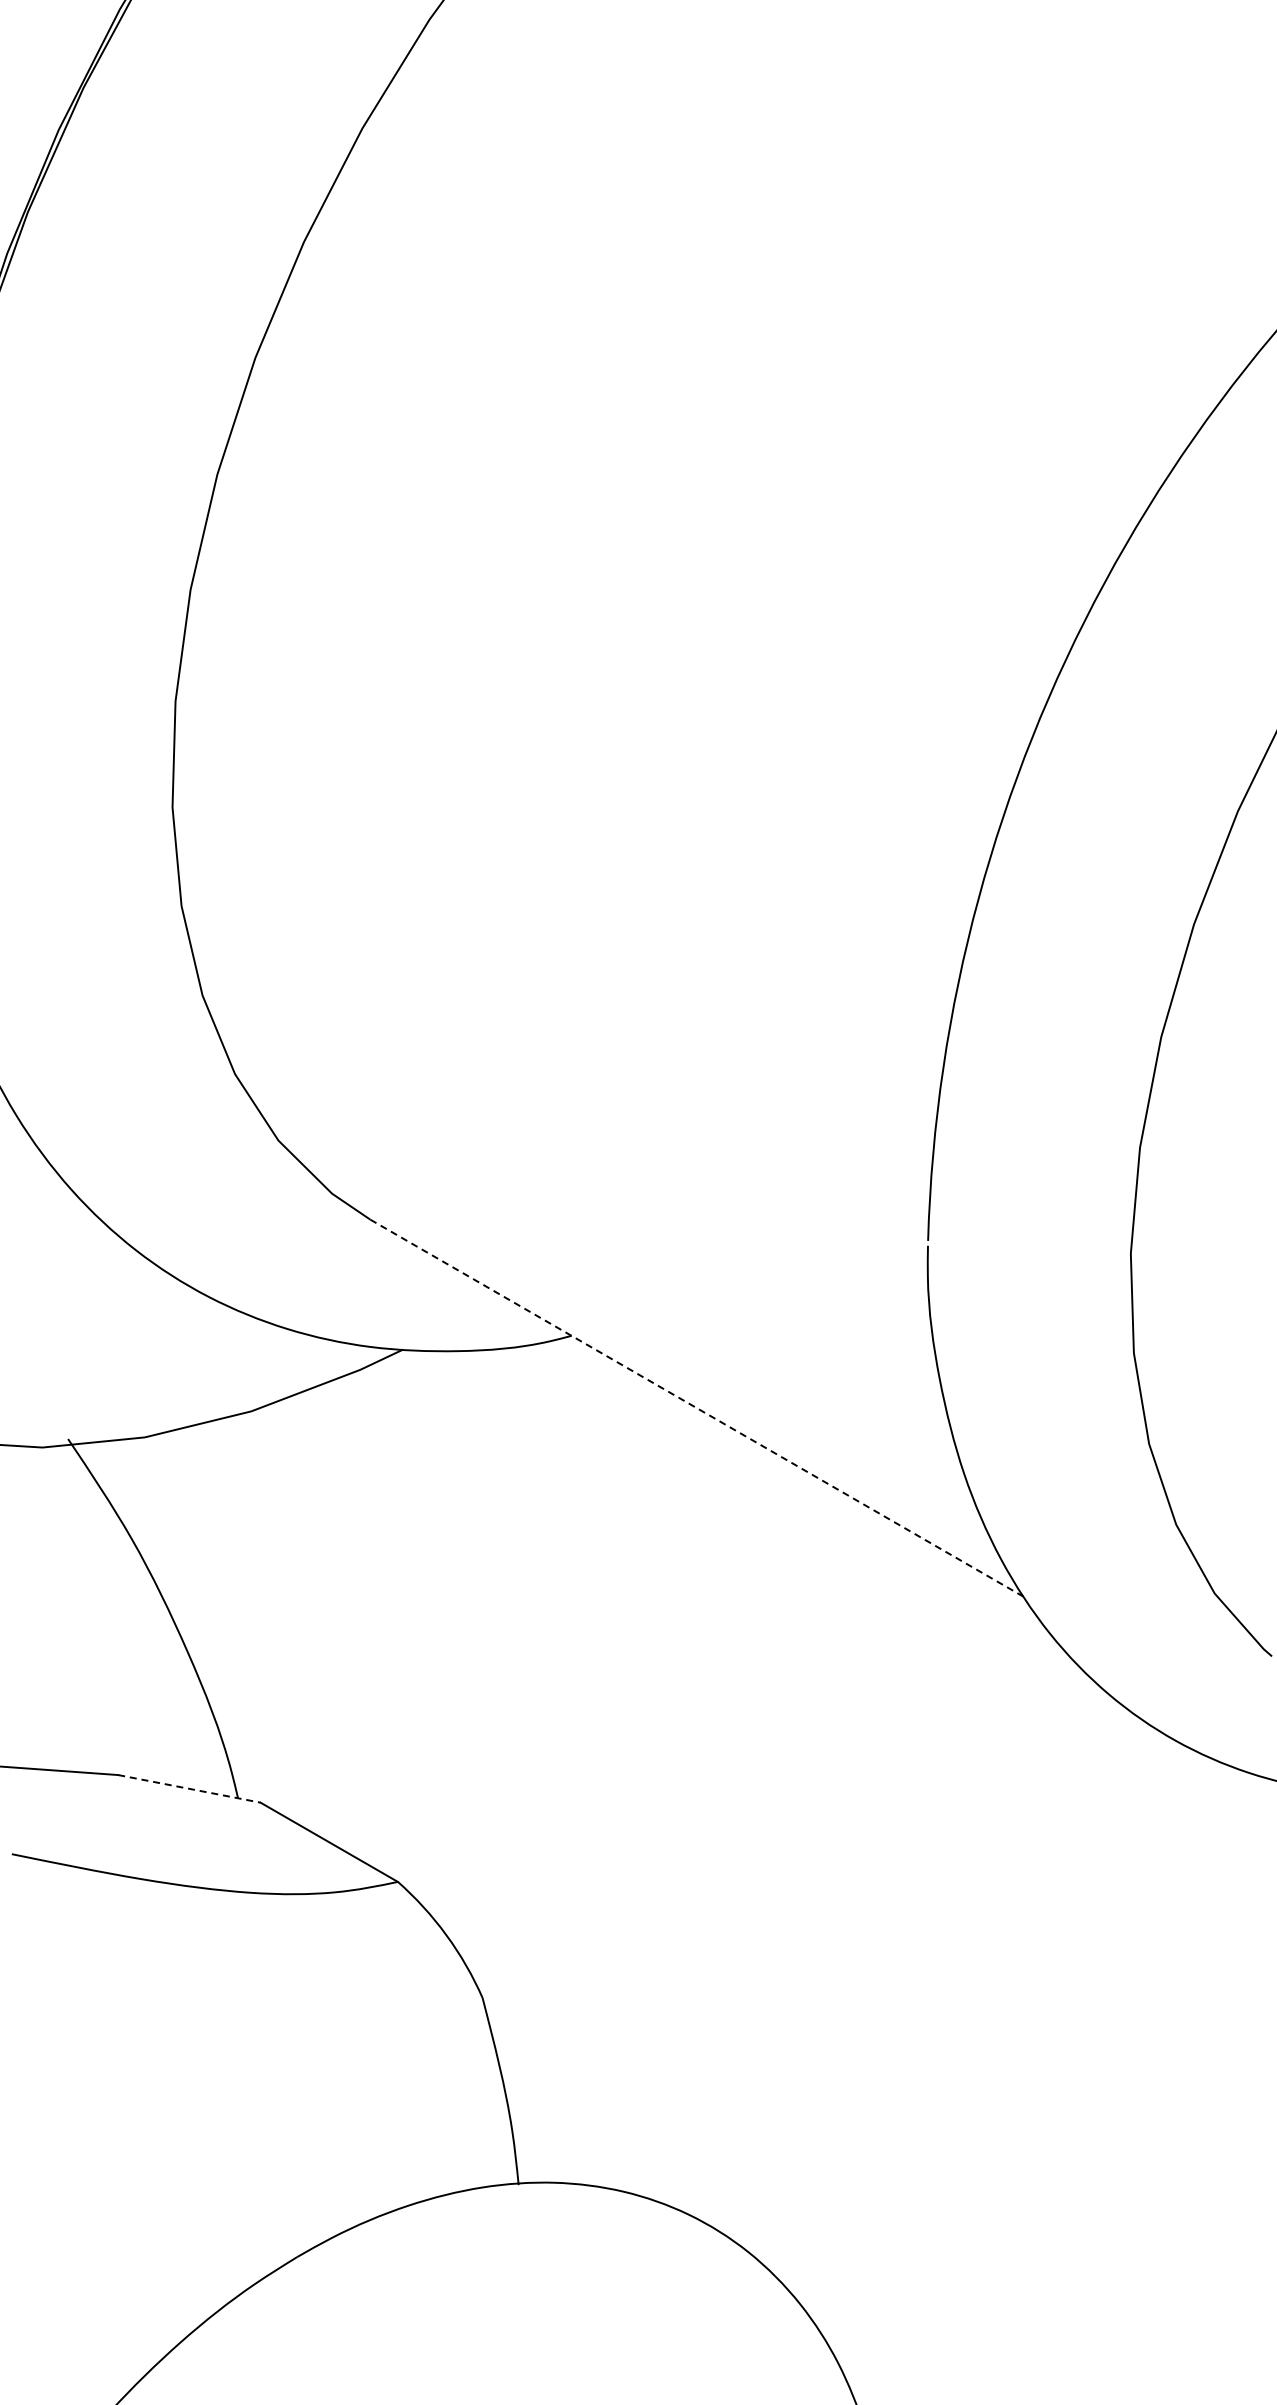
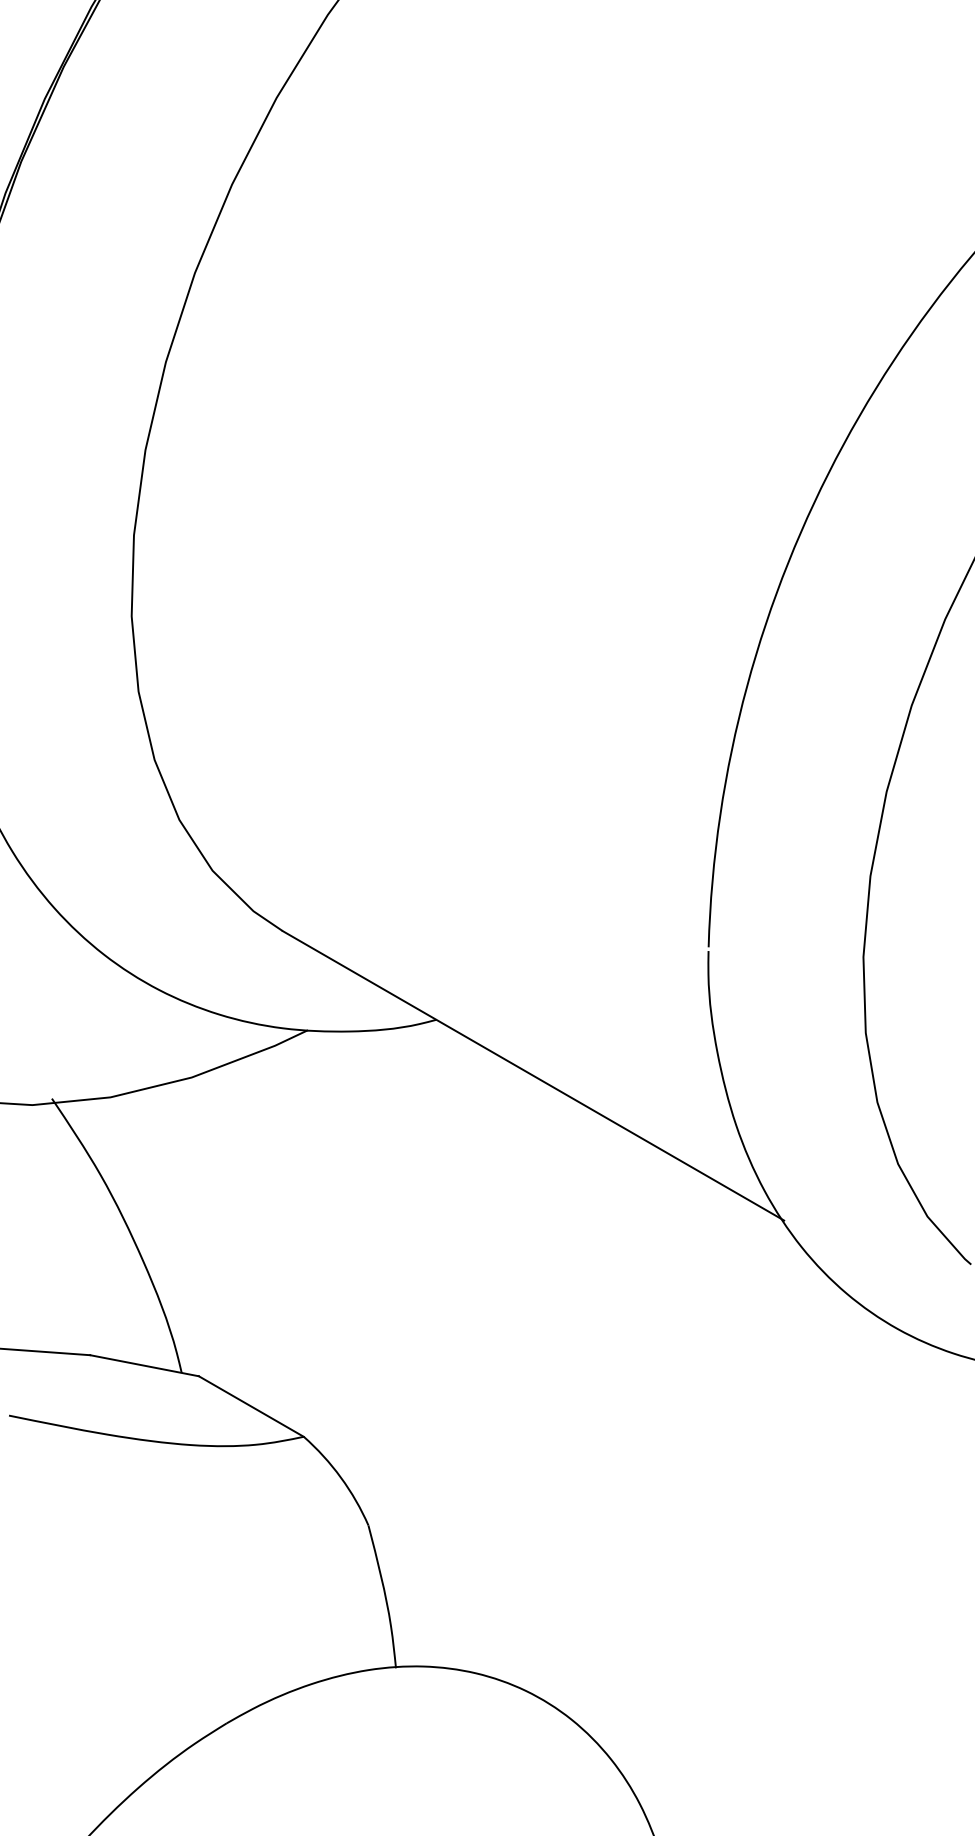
line: (699, 1409) -> (534, 1076), dashed -> solid
line: (189, 1788) -> (144, 1365), dashed -> solid

